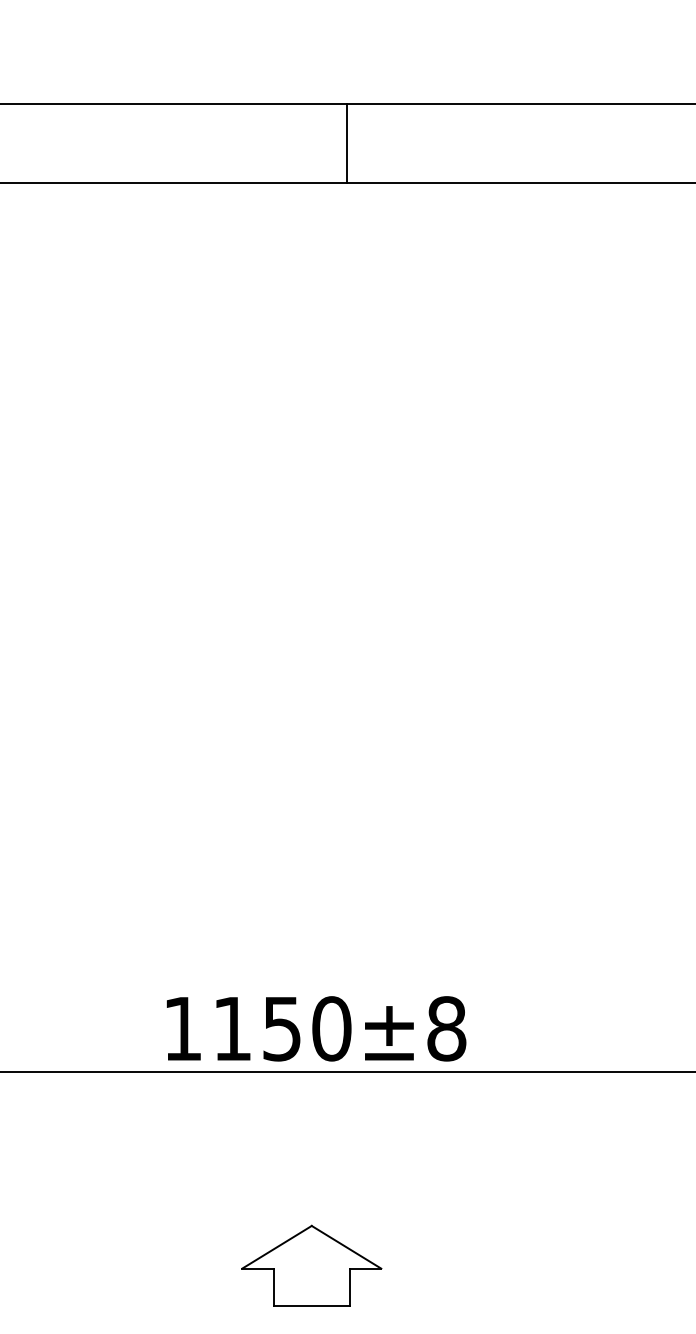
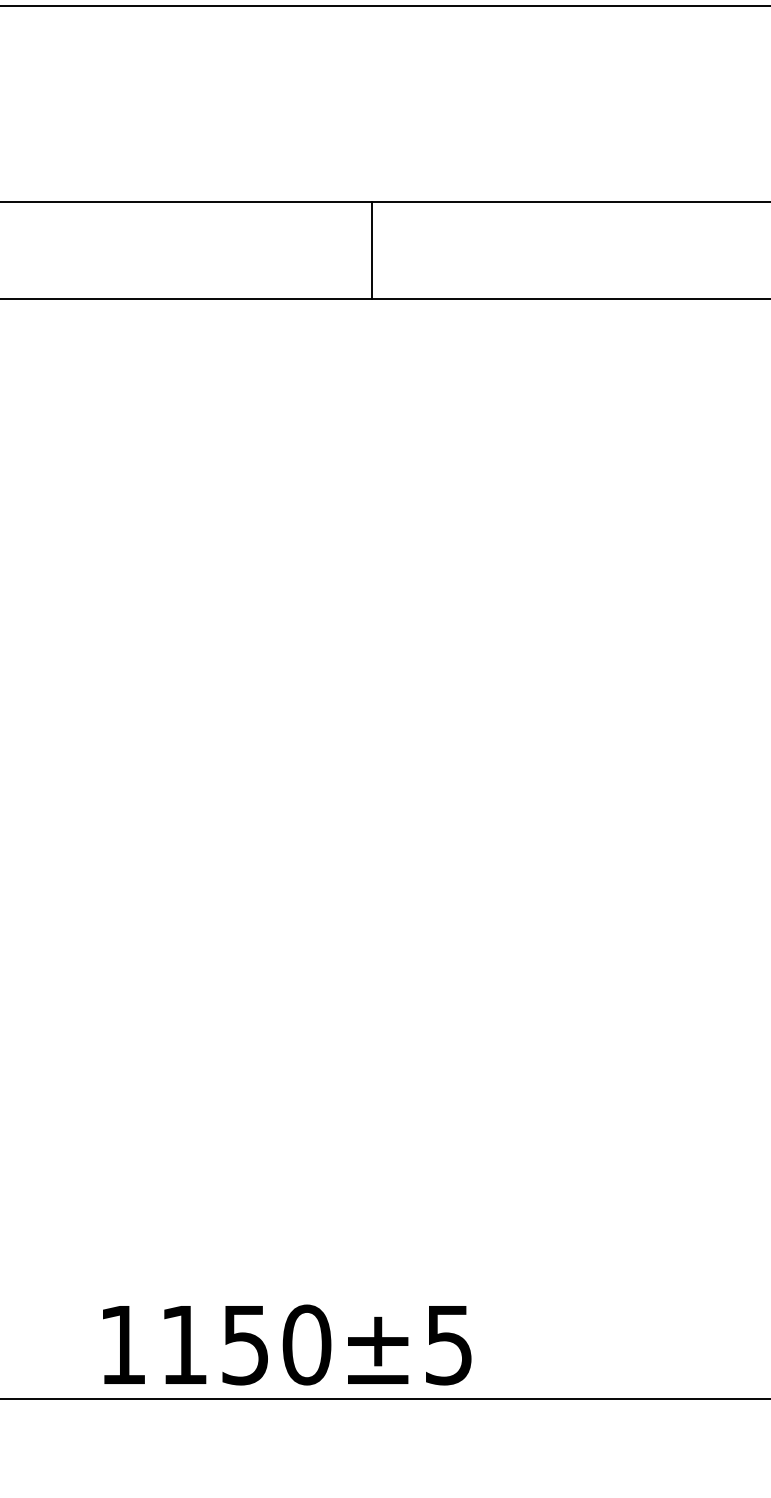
line: (346, 143) -> (372, 250), moved
text: (446, 1028) -> (448, 1344), 1150±8 -> 1150±5

